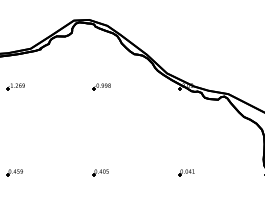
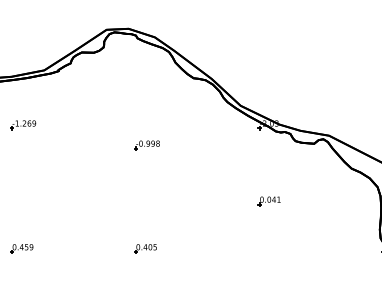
part: (101, 86) -> (146, 144), moved
part: (186, 172) -> (268, 201), moved

